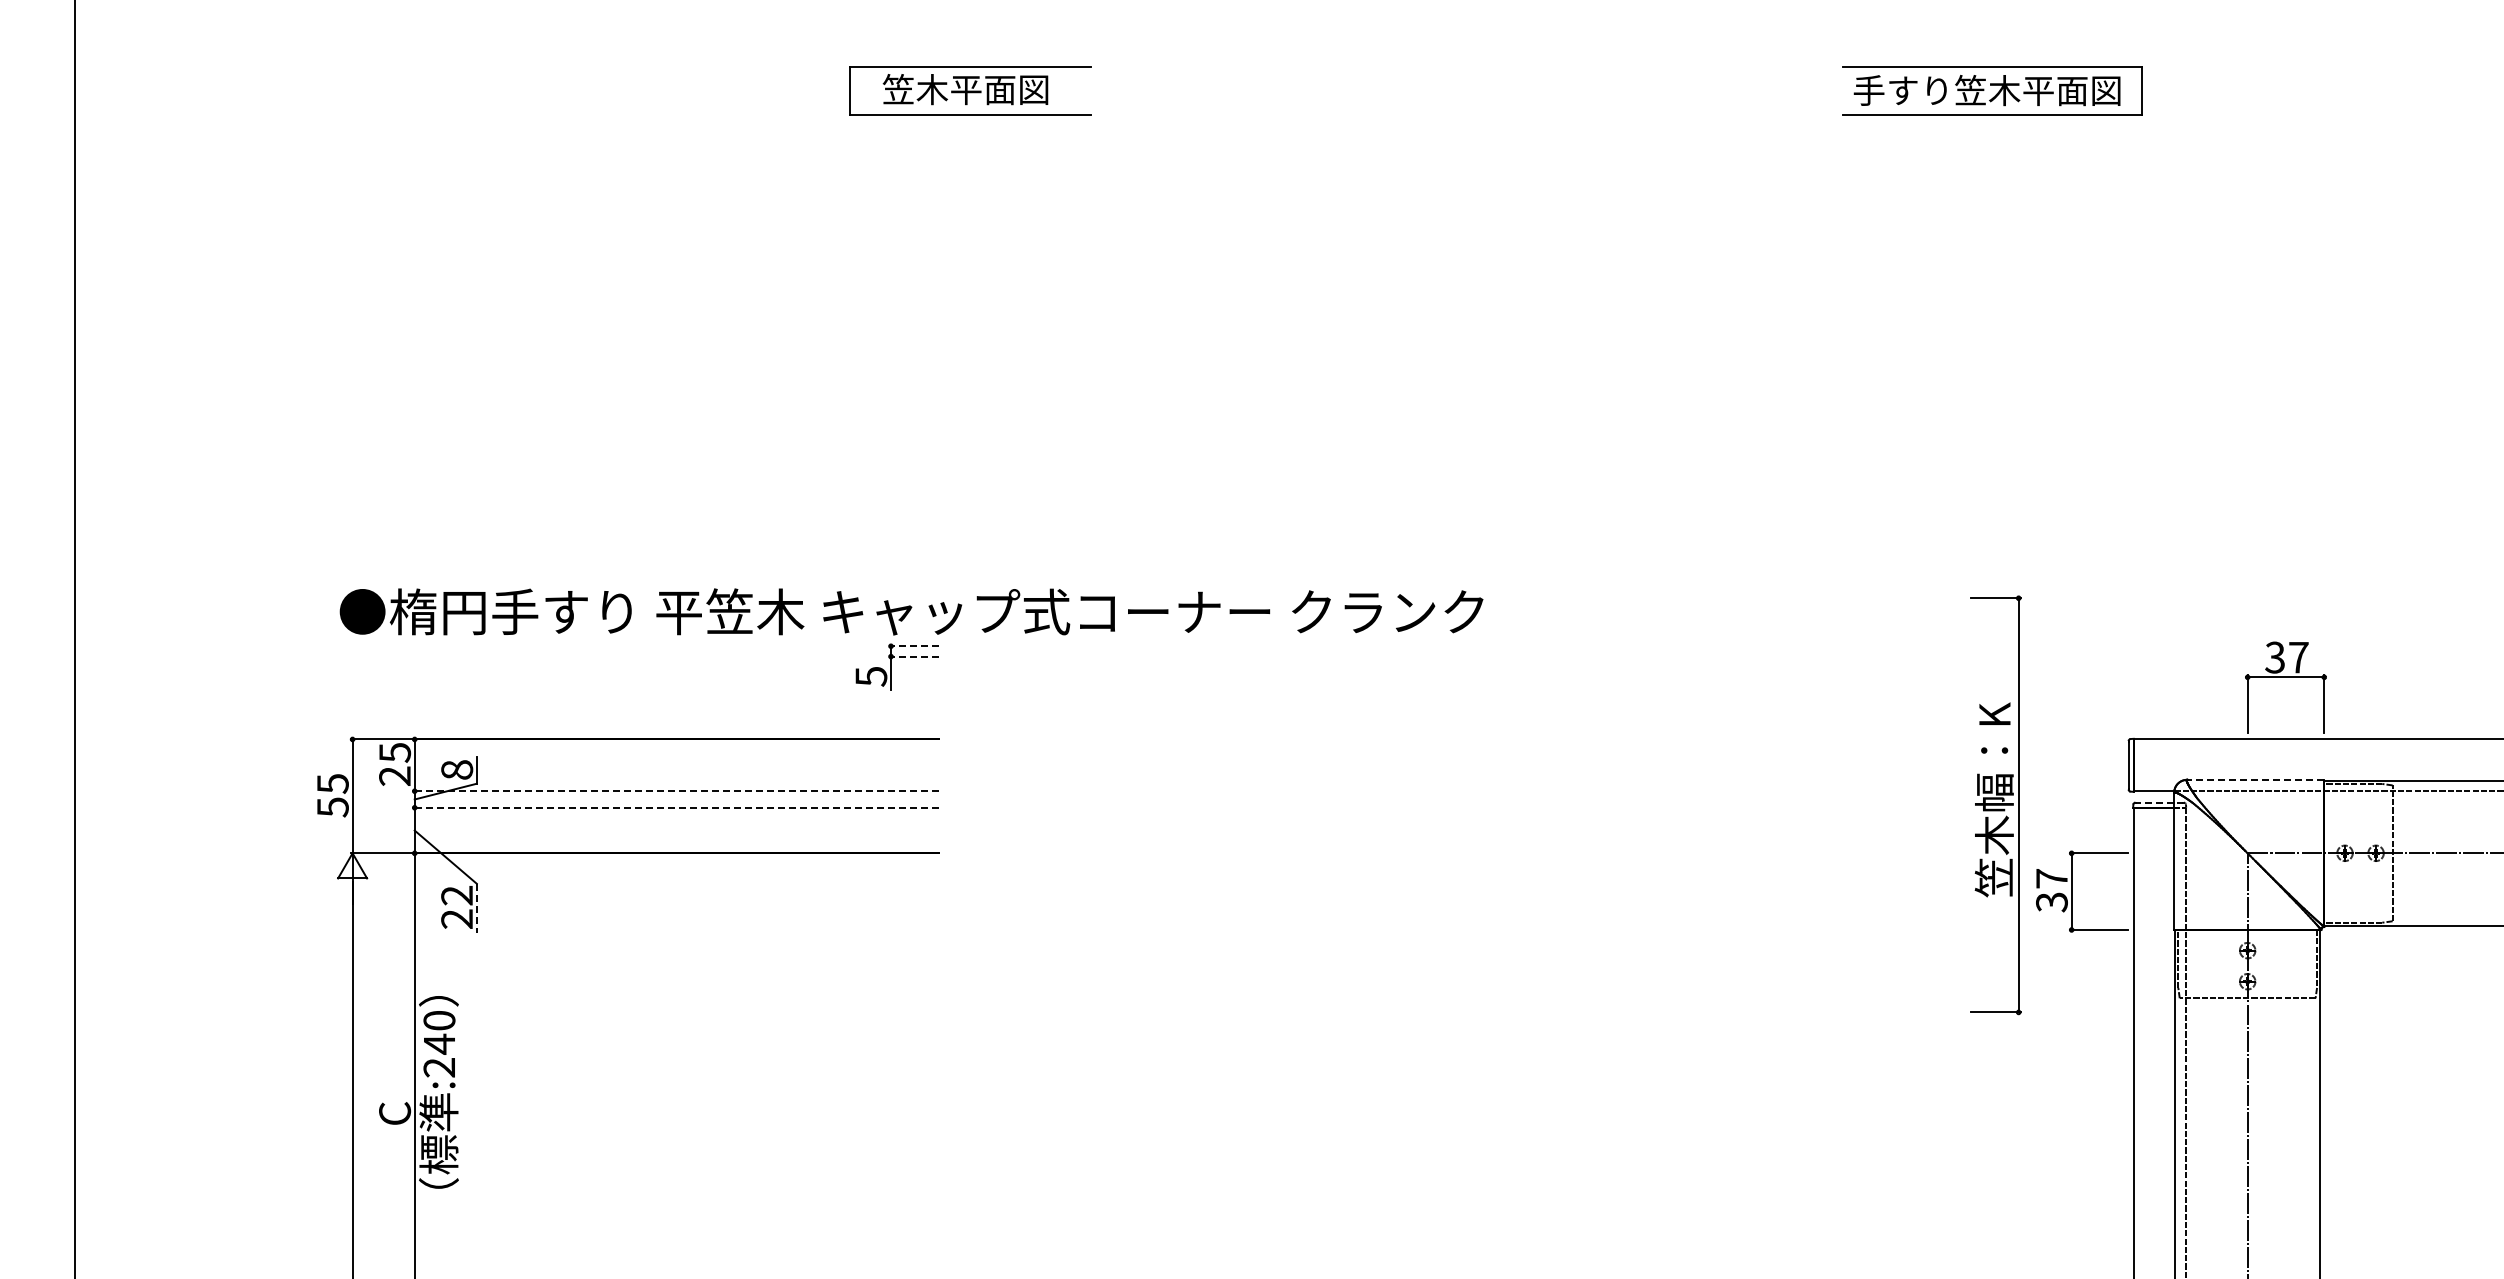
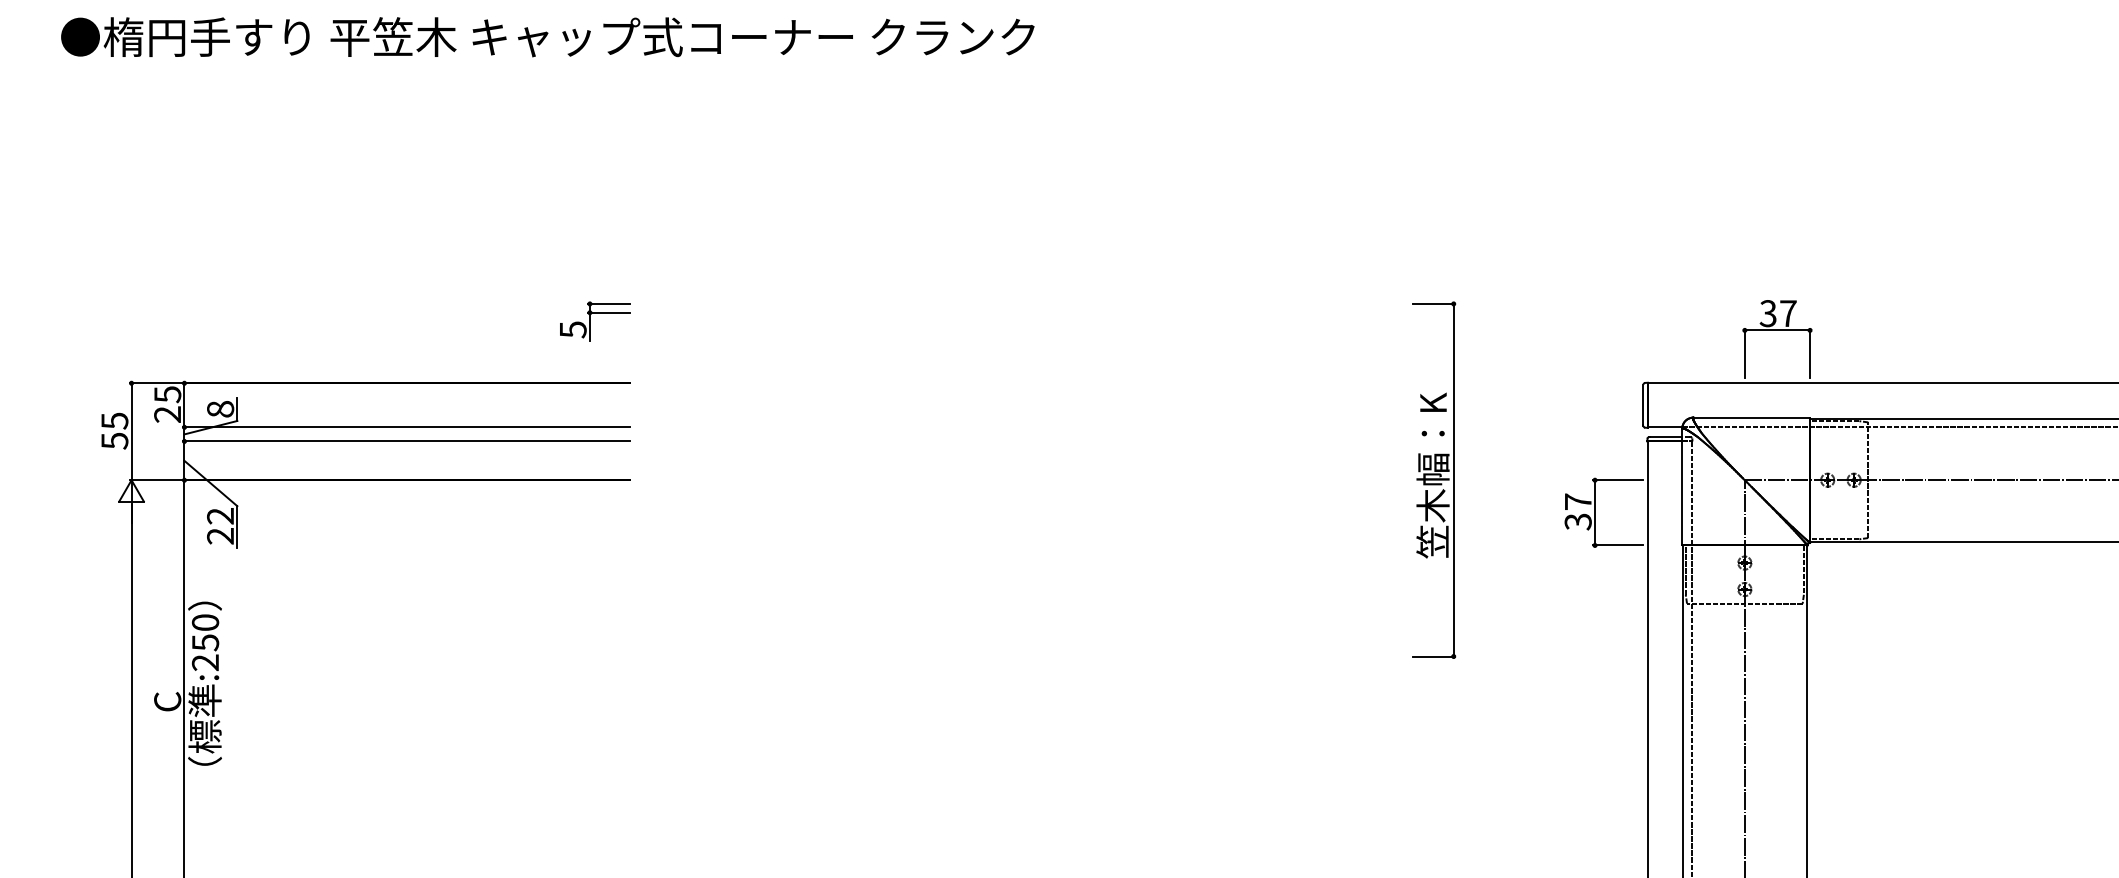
text: (911, 611) -> (547, 36), moved
line: (913, 646) -> (609, 304), dashed -> solid
line: (913, 656) -> (609, 312), dashed -> solid
line: (2255, 779) -> (1751, 417), dashed -> solid
line: (675, 791) -> (406, 427), dashed -> solid
line: (2154, 802) -> (1665, 436), dashed -> solid
part: (1995, 805) -> (1433, 480), moved
line: (675, 807) -> (406, 441), dashed -> solid
line: (476, 908) -> (237, 527), dashed -> solid
text: (439, 1043) -> (205, 642), :240 -> :250

